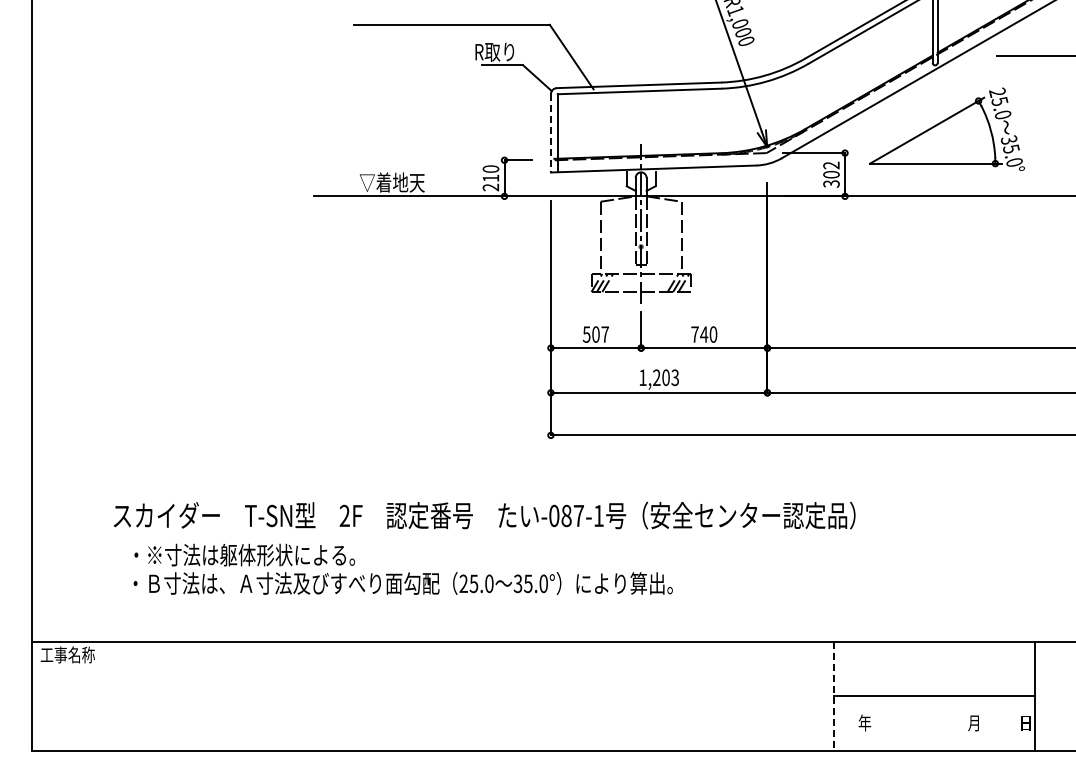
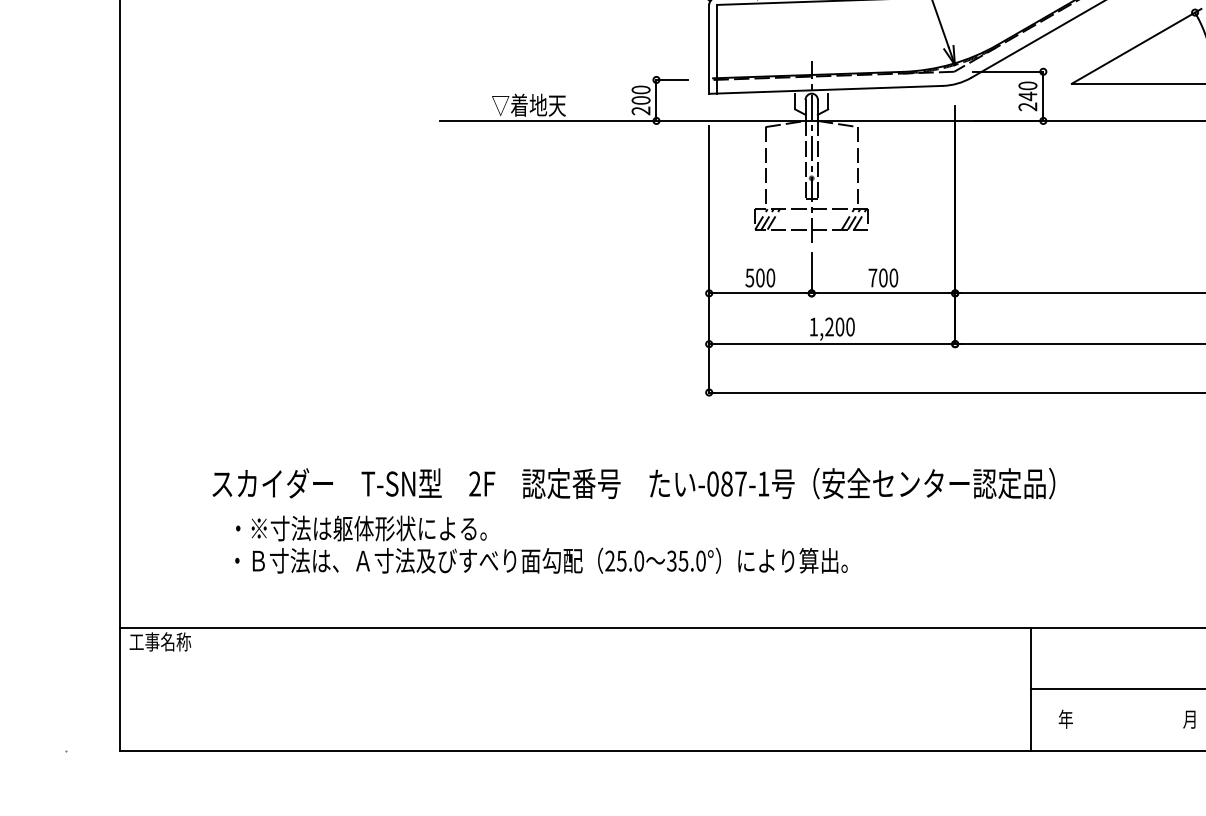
line: (550, 133) -> (708, 49), dashed -> solid
text: (831, 174) -> (1027, 96), 302 -> 240
text: (490, 177) -> (640, 99), 210 -> 200
text: (604, 334) -> (770, 277), 507 -> 500
text: (704, 334) -> (883, 277), 740 -> 700
text: (675, 377) -> (850, 326), 1,203 -> 1,200
line: (834, 696) -> (1031, 689), dashed -> solid

